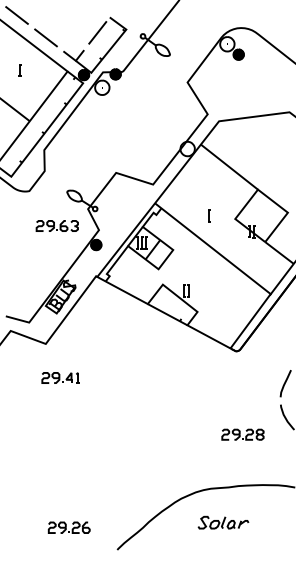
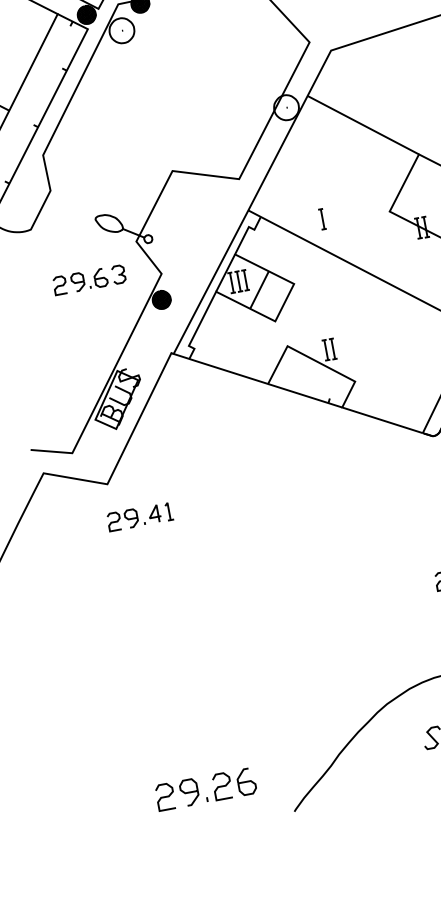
line: (209, 215) -> (322, 217), moved
part: (60, 377) -> (139, 516), moved
part: (68, 527) -> (204, 789), size x1.4

